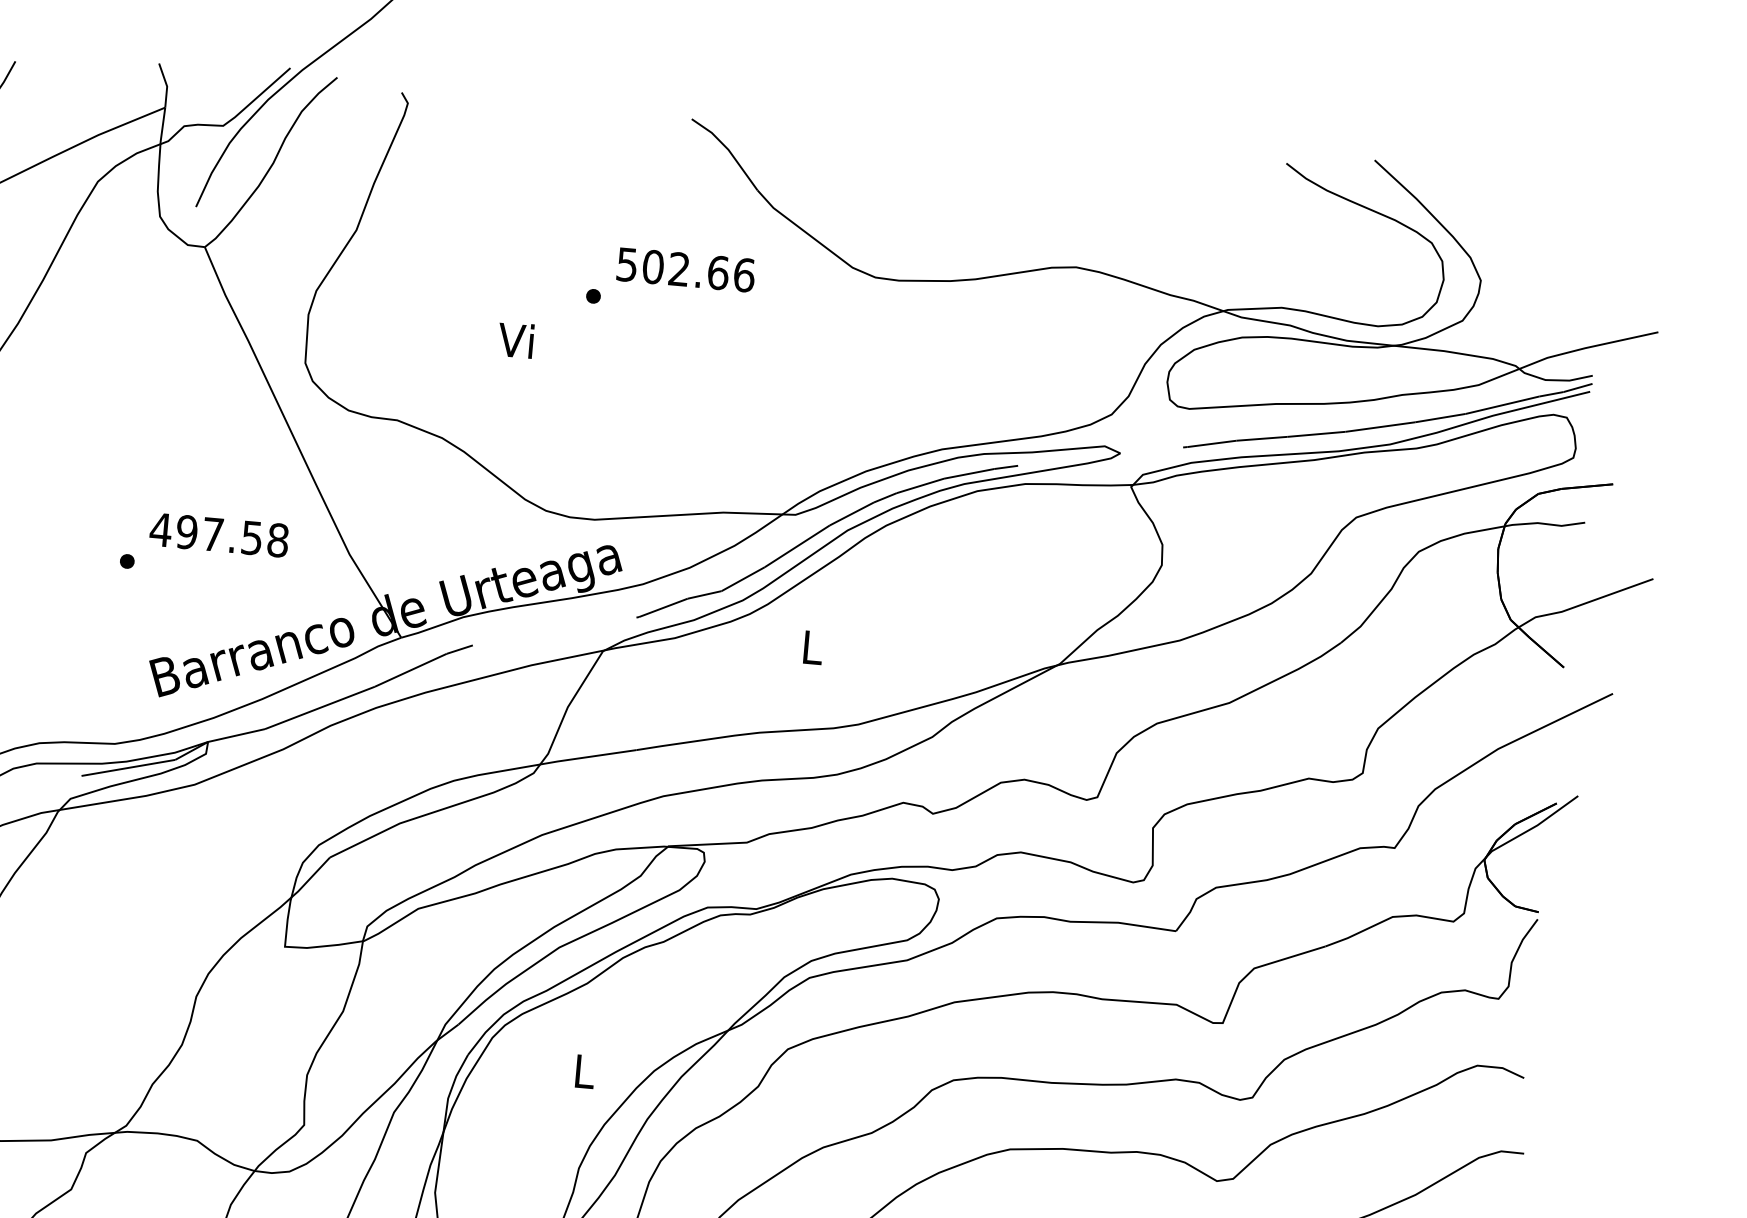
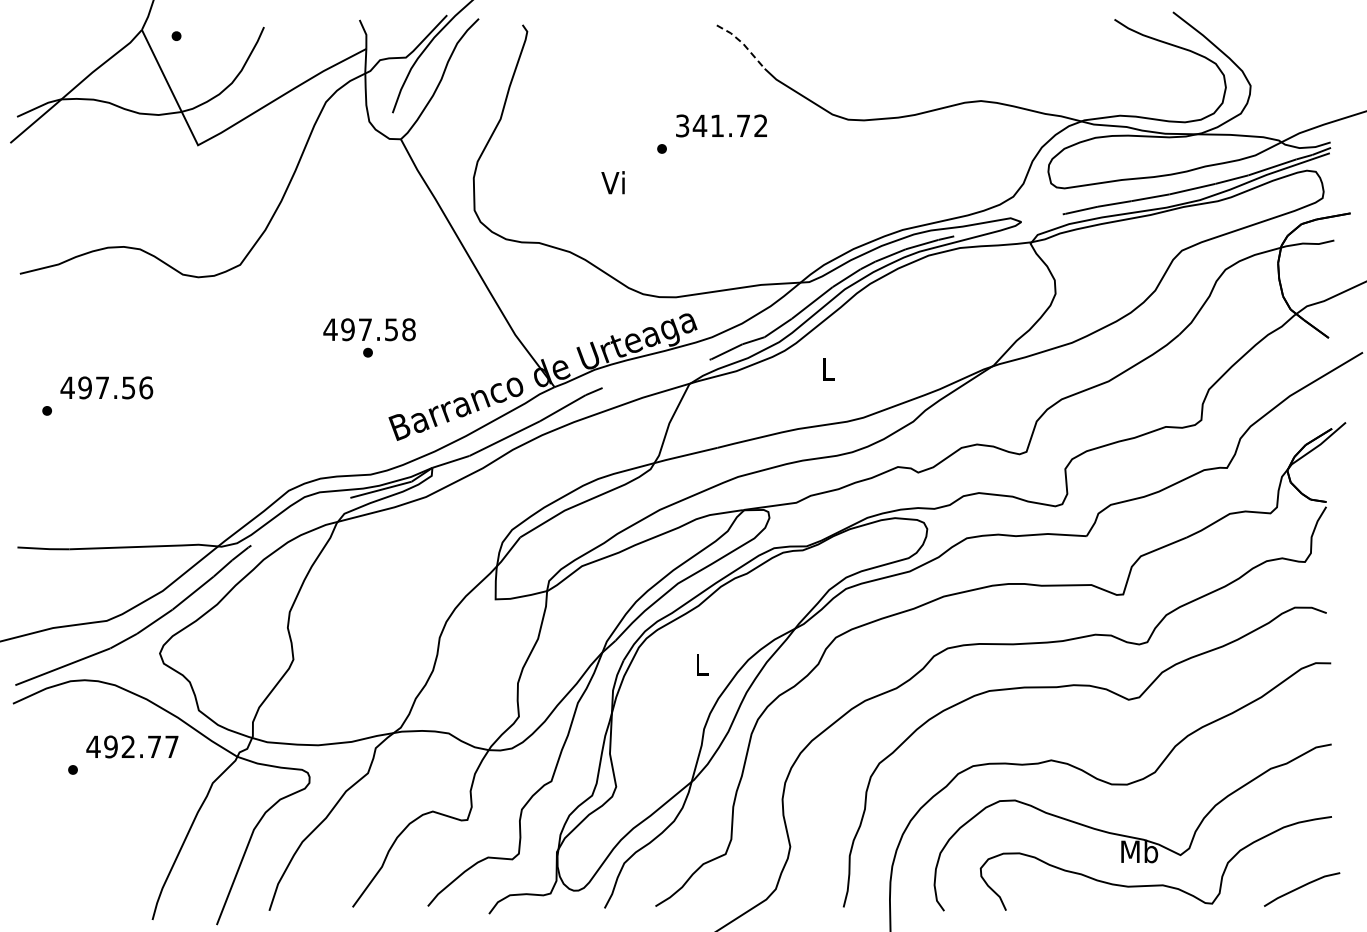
line: (729, 149) -> (743, 43), solid -> dashed
text: (685, 269) -> (721, 125), 502.66 -> 341.72
text: (219, 534) -> (369, 329), moved

